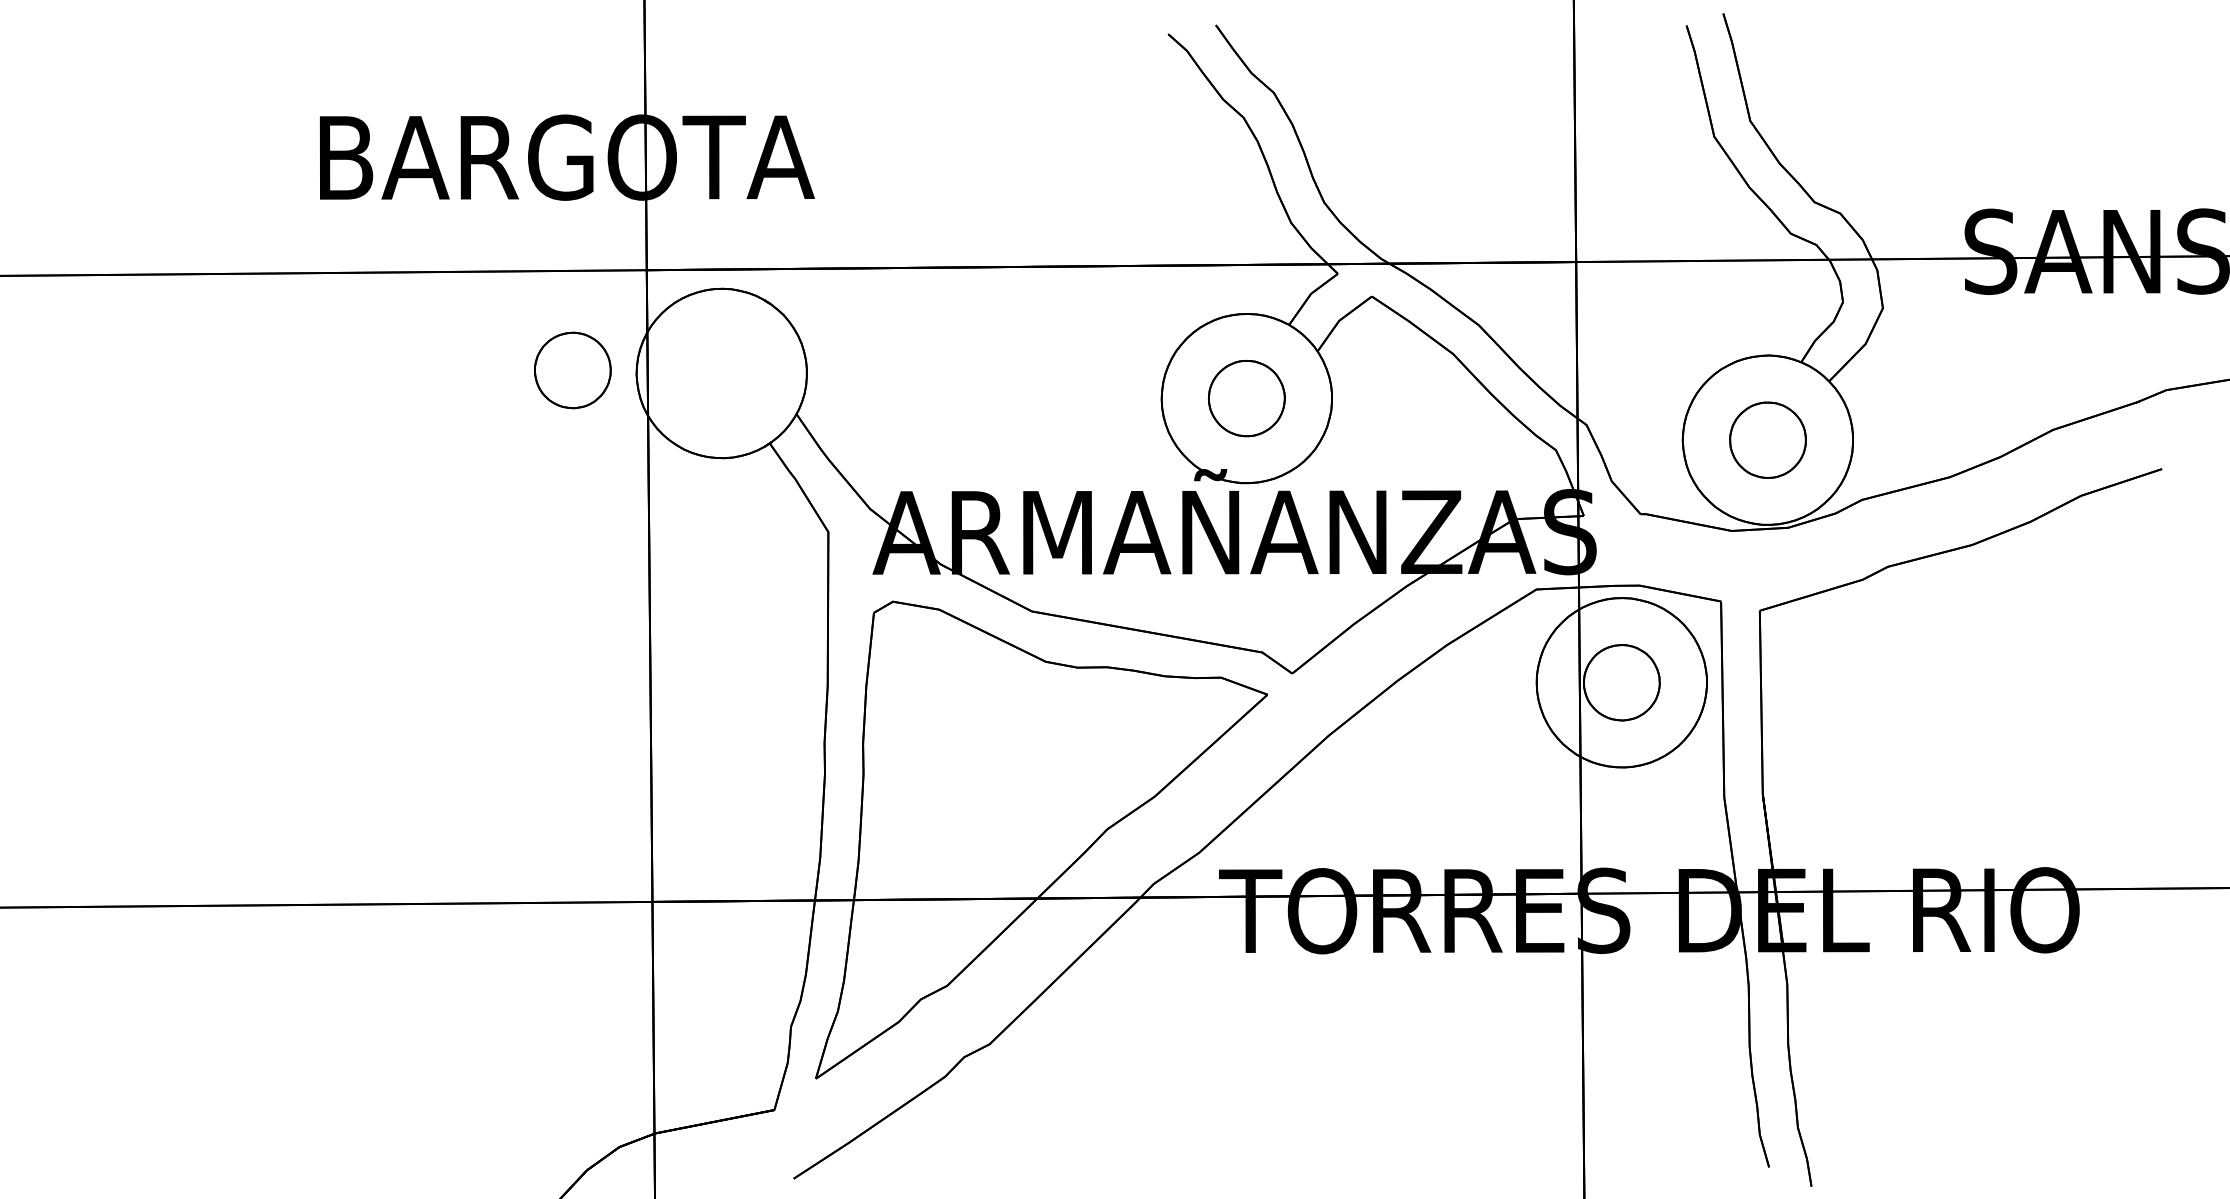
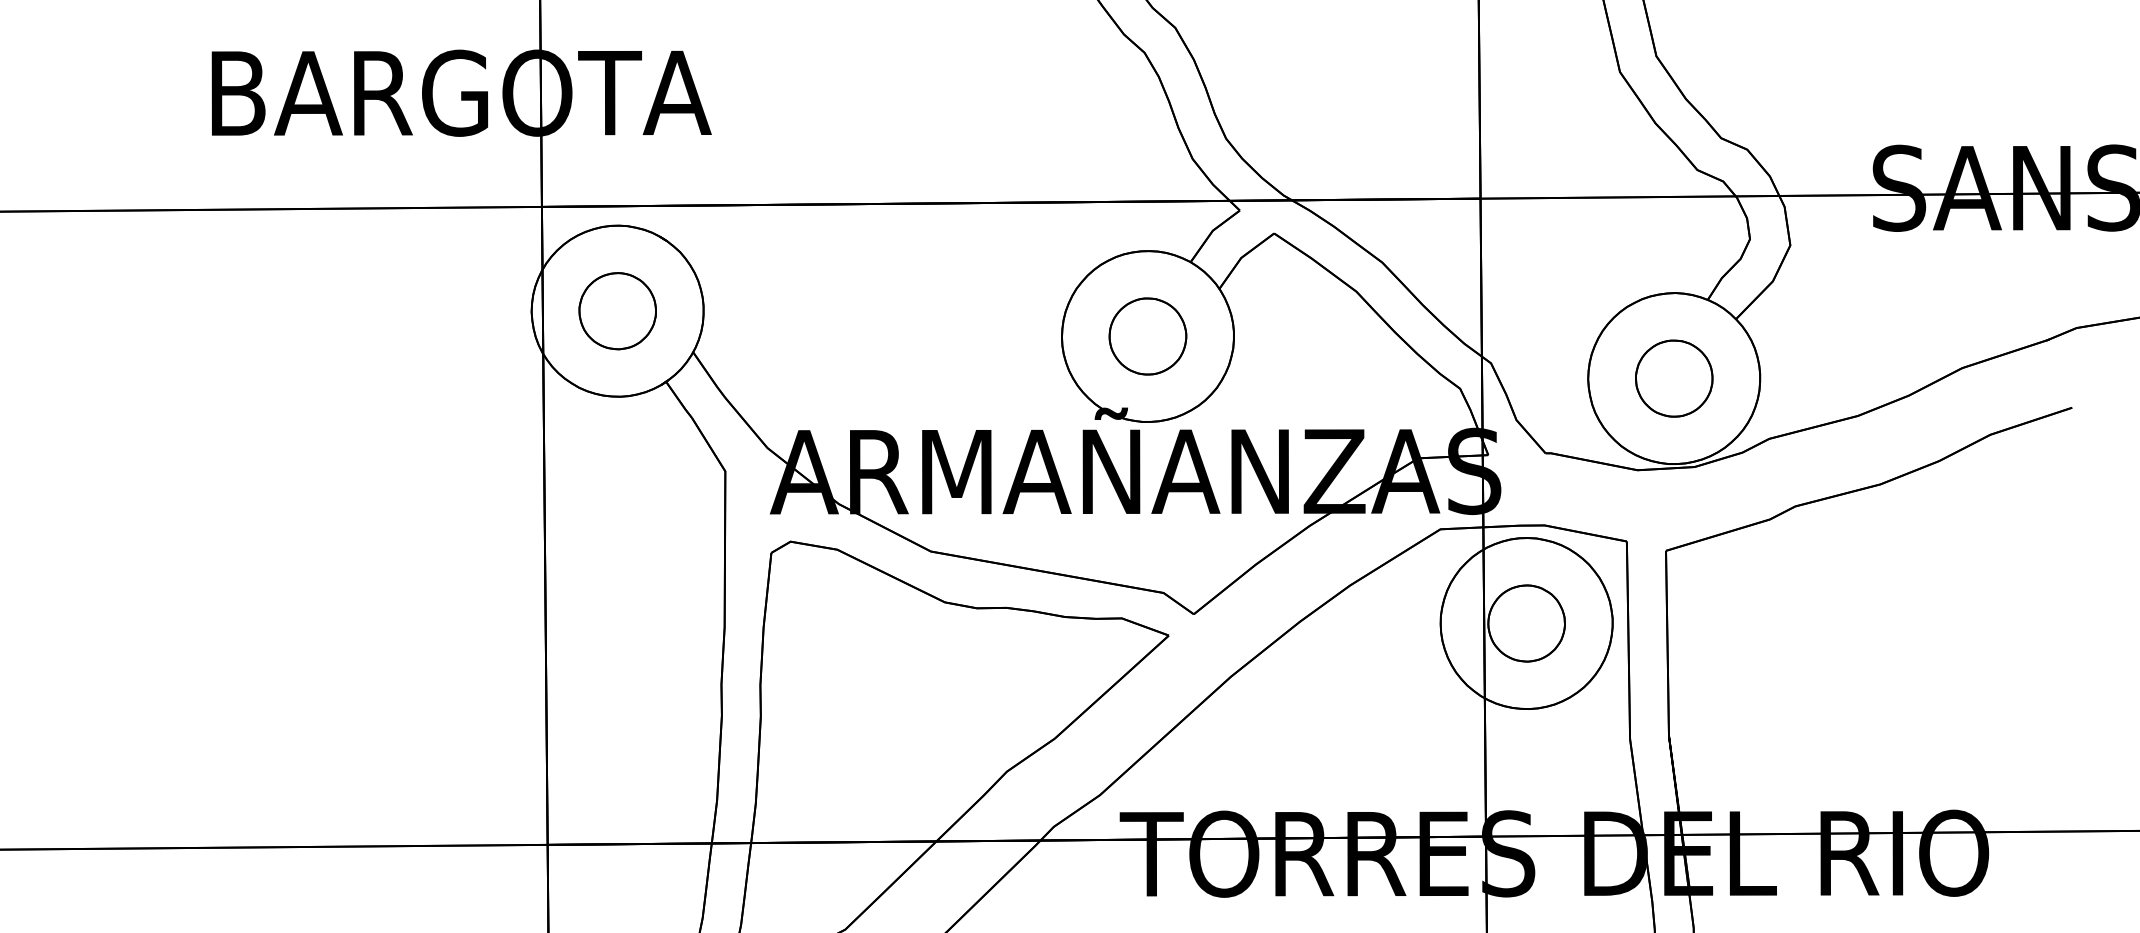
part: (572, 370) -> (617, 311), moved

